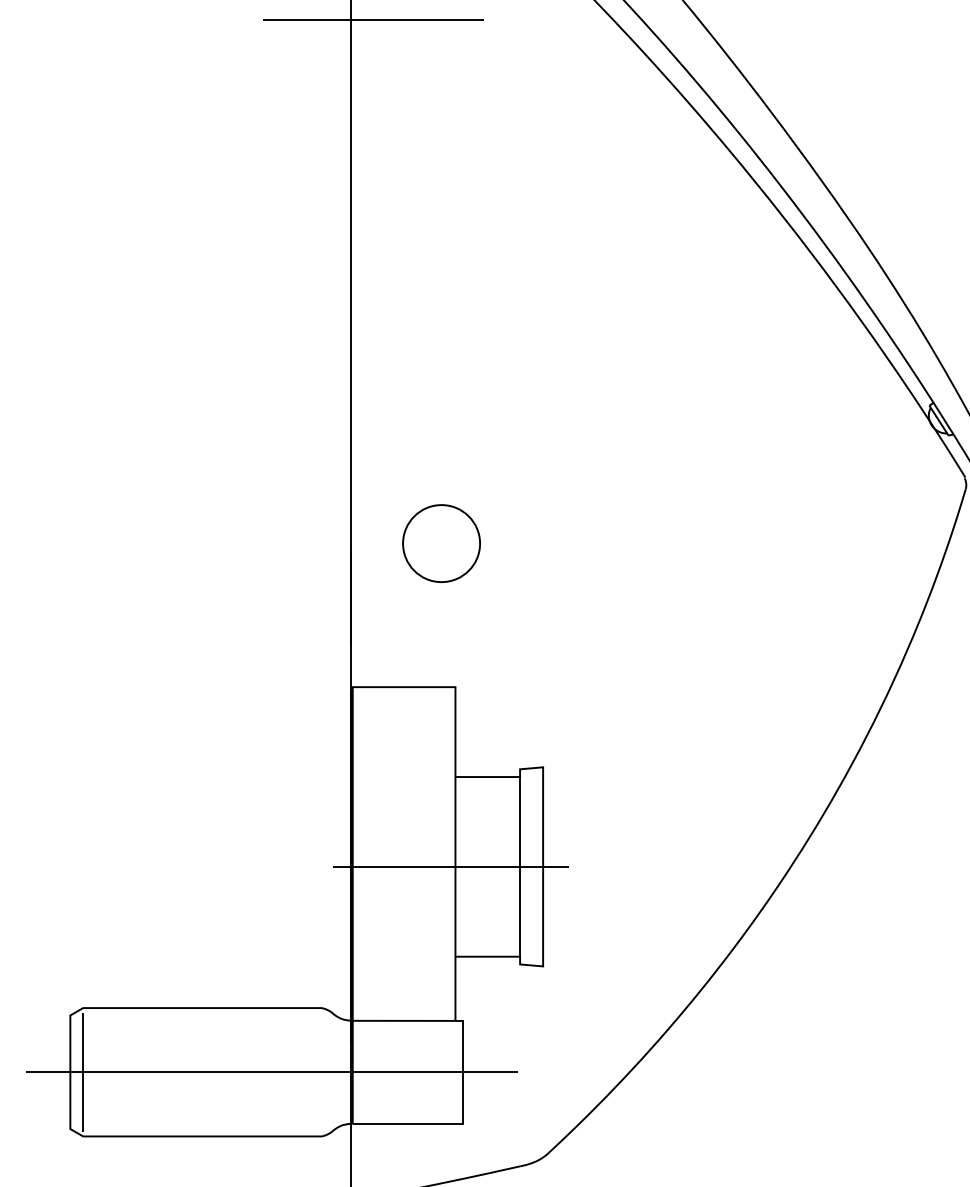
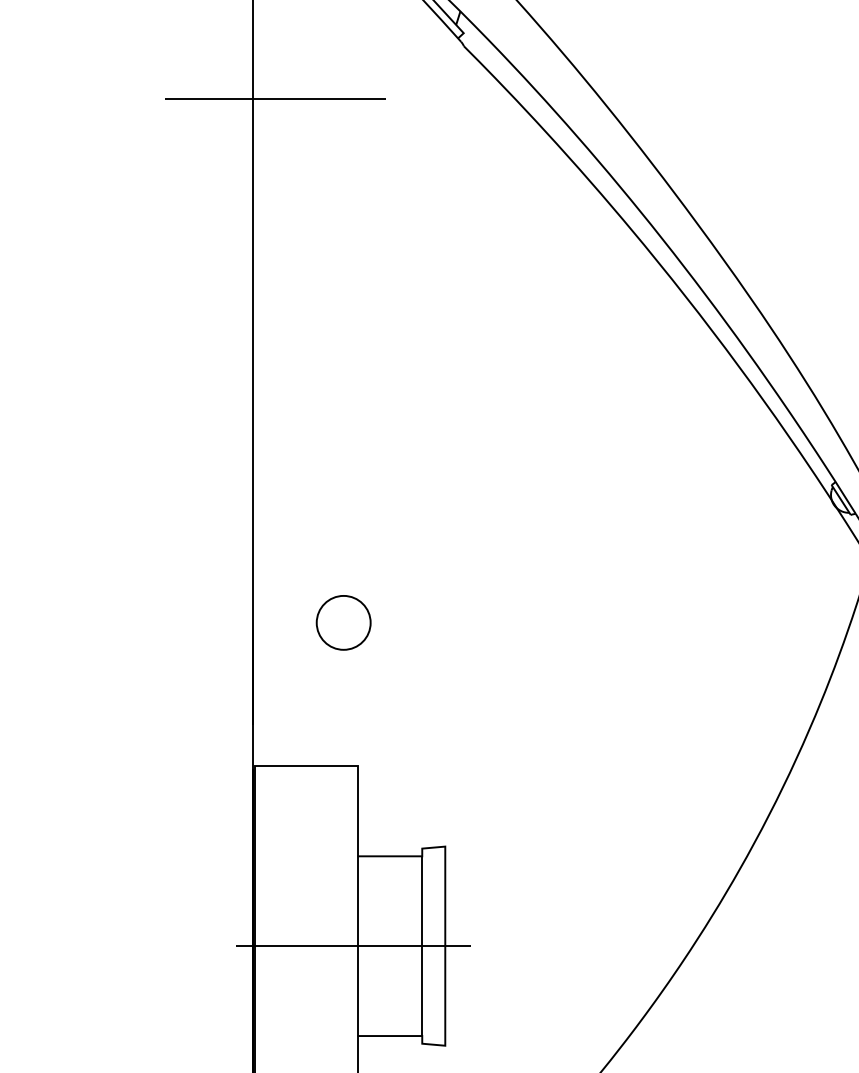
circle: (441, 543) -> (343, 622), size x0.7

